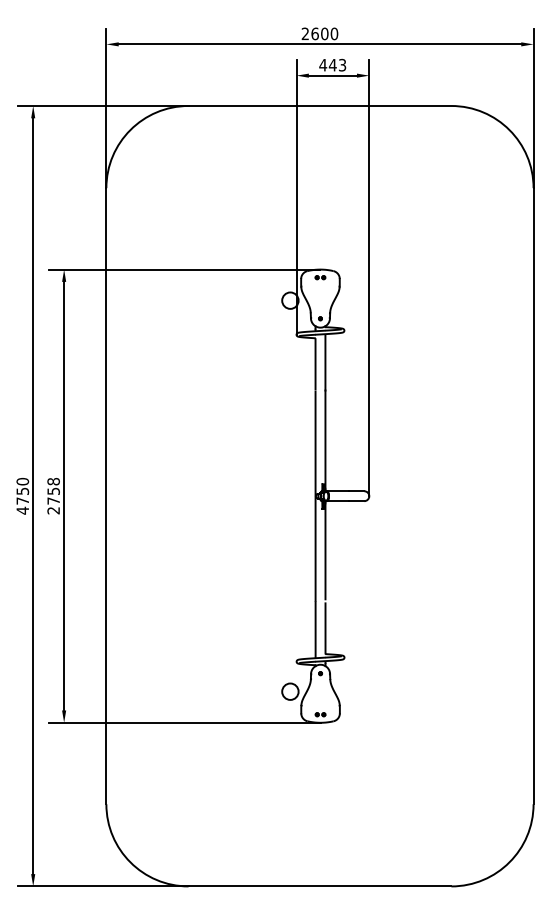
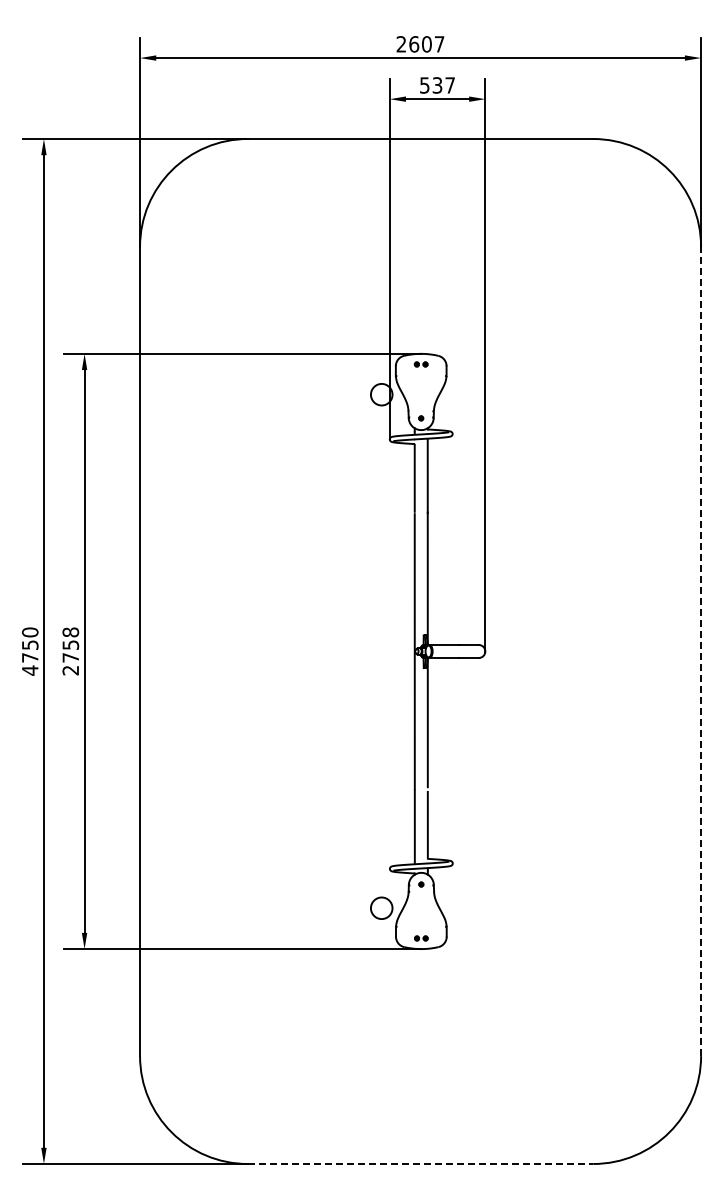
text: (334, 34) -> (439, 44), 2600 -> 2607
text: (332, 65) -> (436, 85), 443 -> 537
line: (533, 496) -> (701, 651), solid -> dashed
line: (319, 886) -> (420, 1163), solid -> dashed

